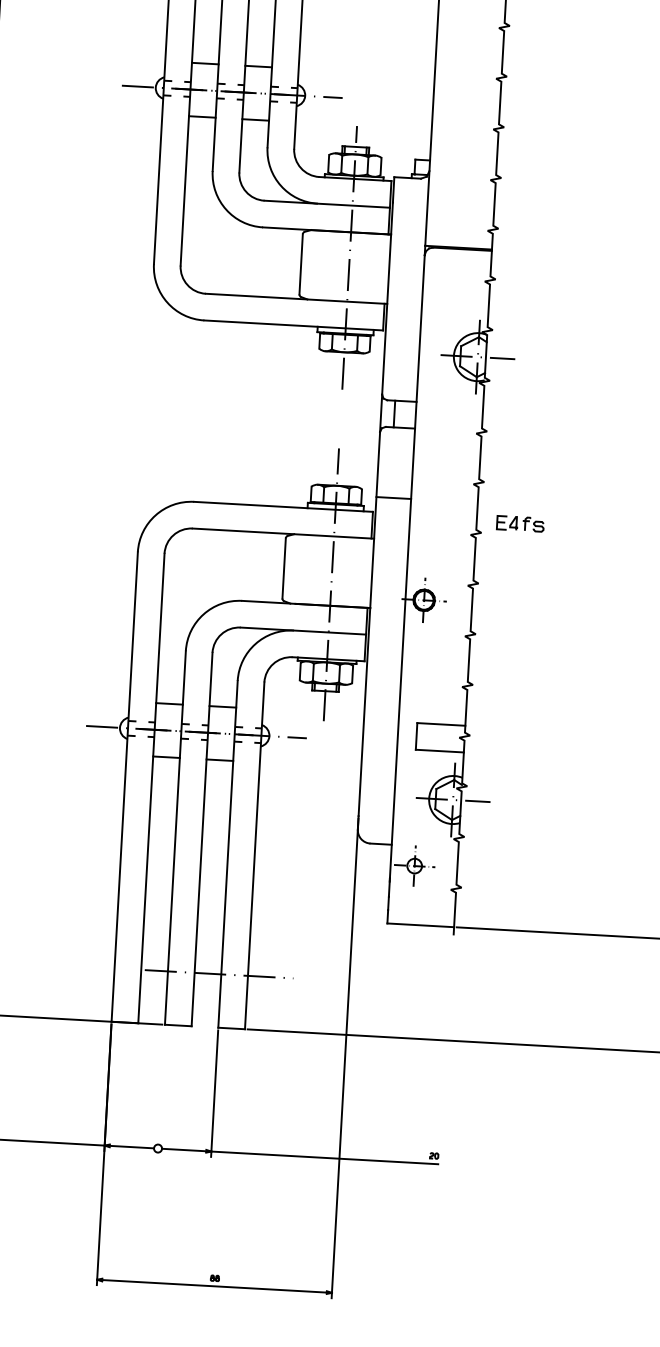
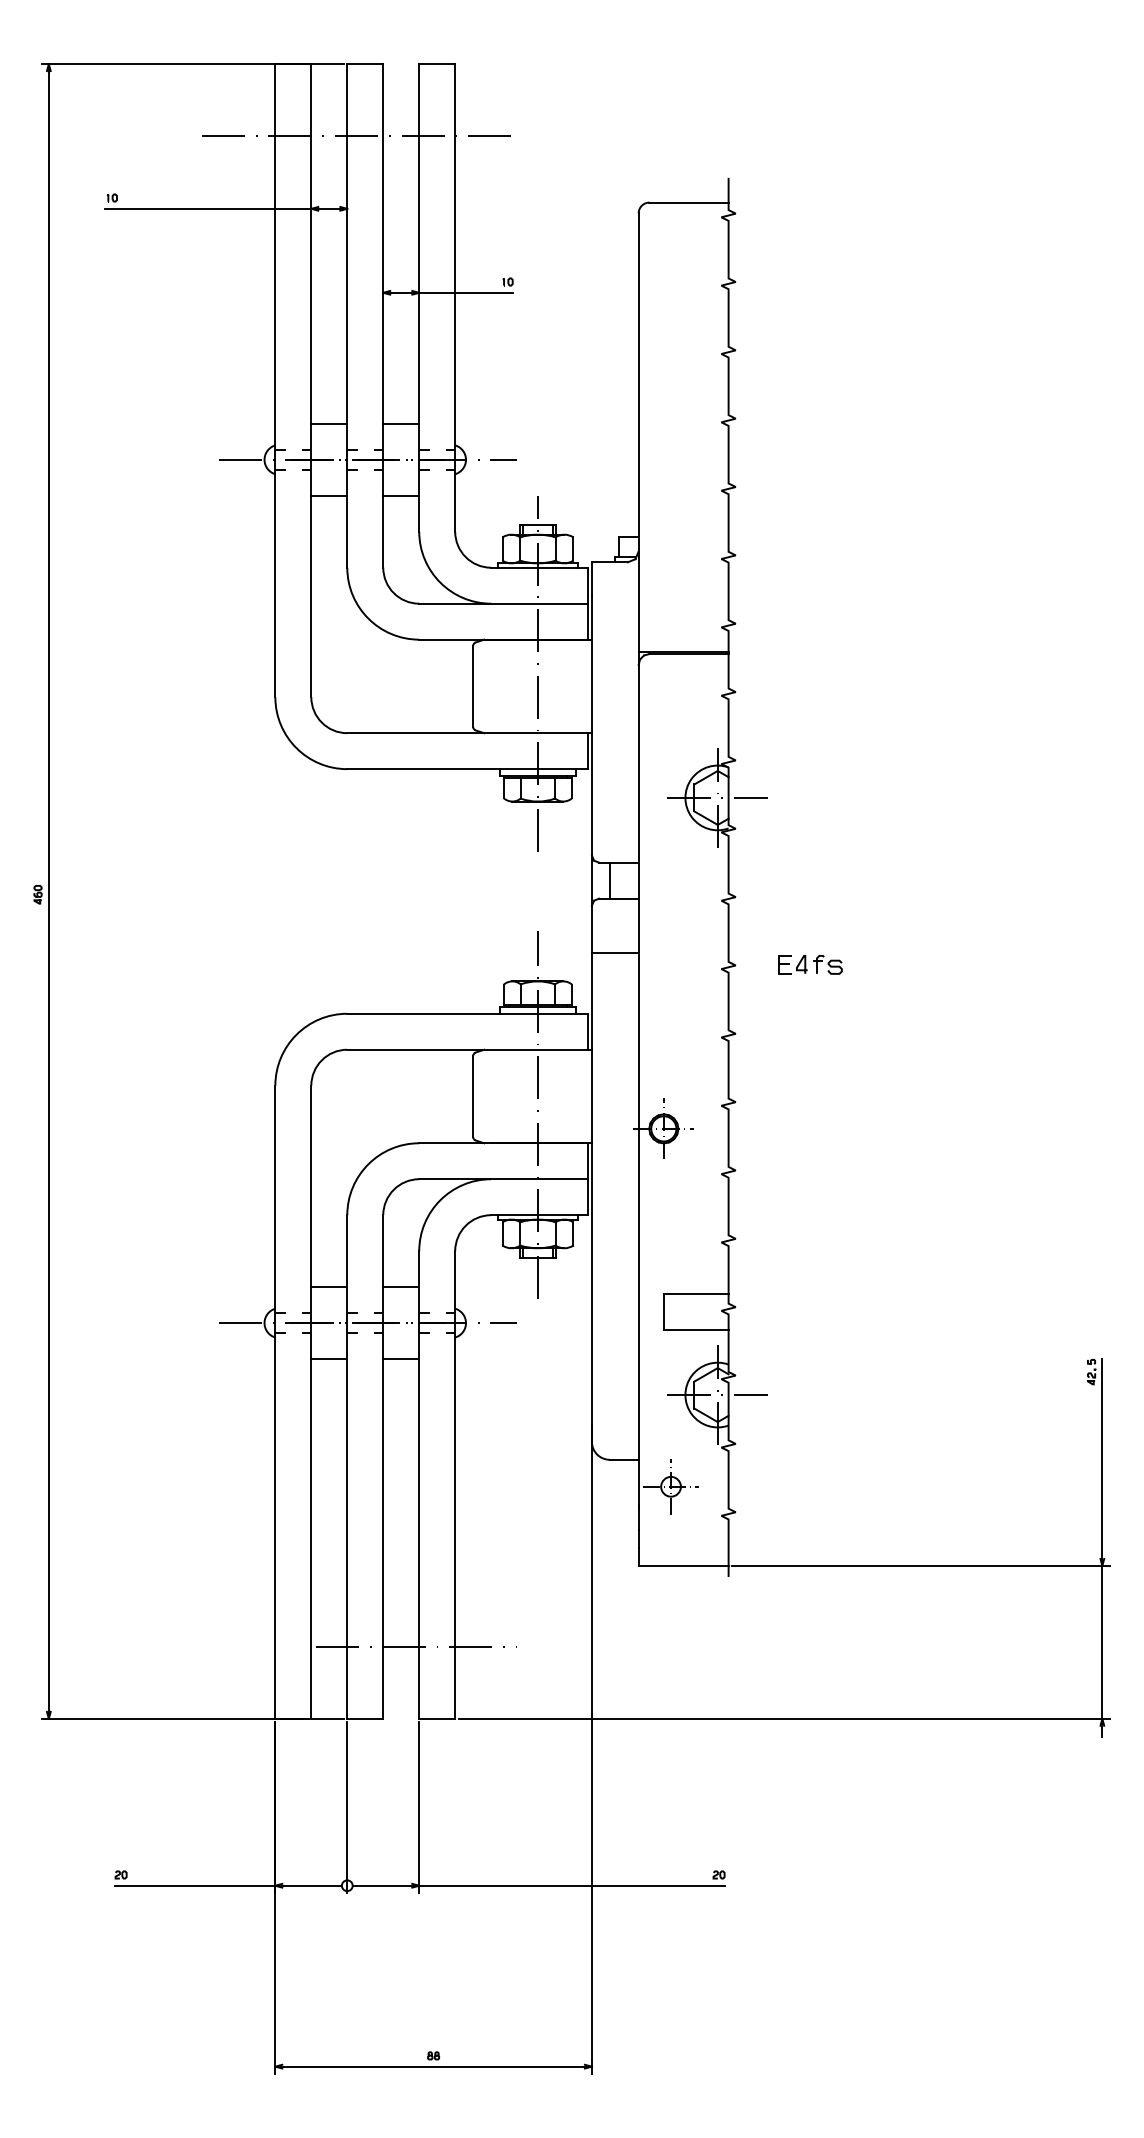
line: (393, 497) -> (614, 952), moved
part: (520, 523) -> (810, 964), moved
line: (161, 1090) -> (347, 1807), added

